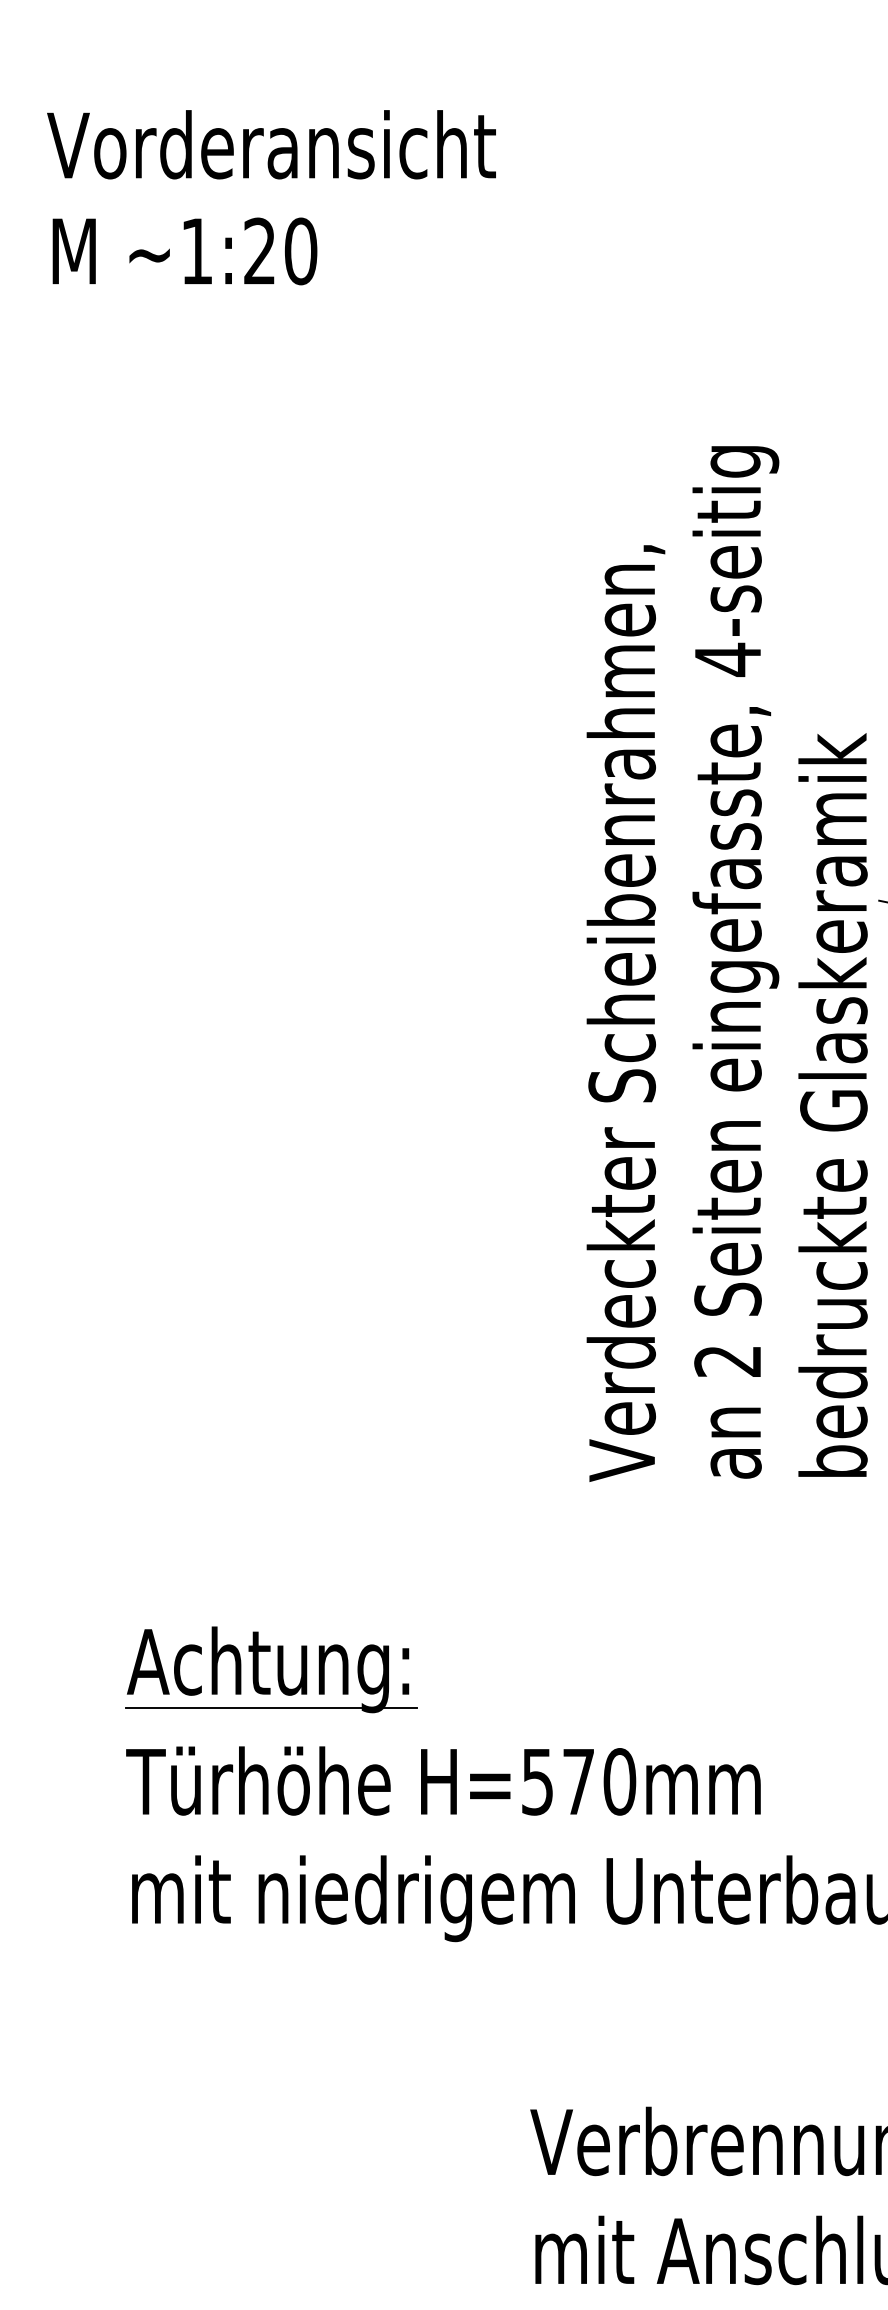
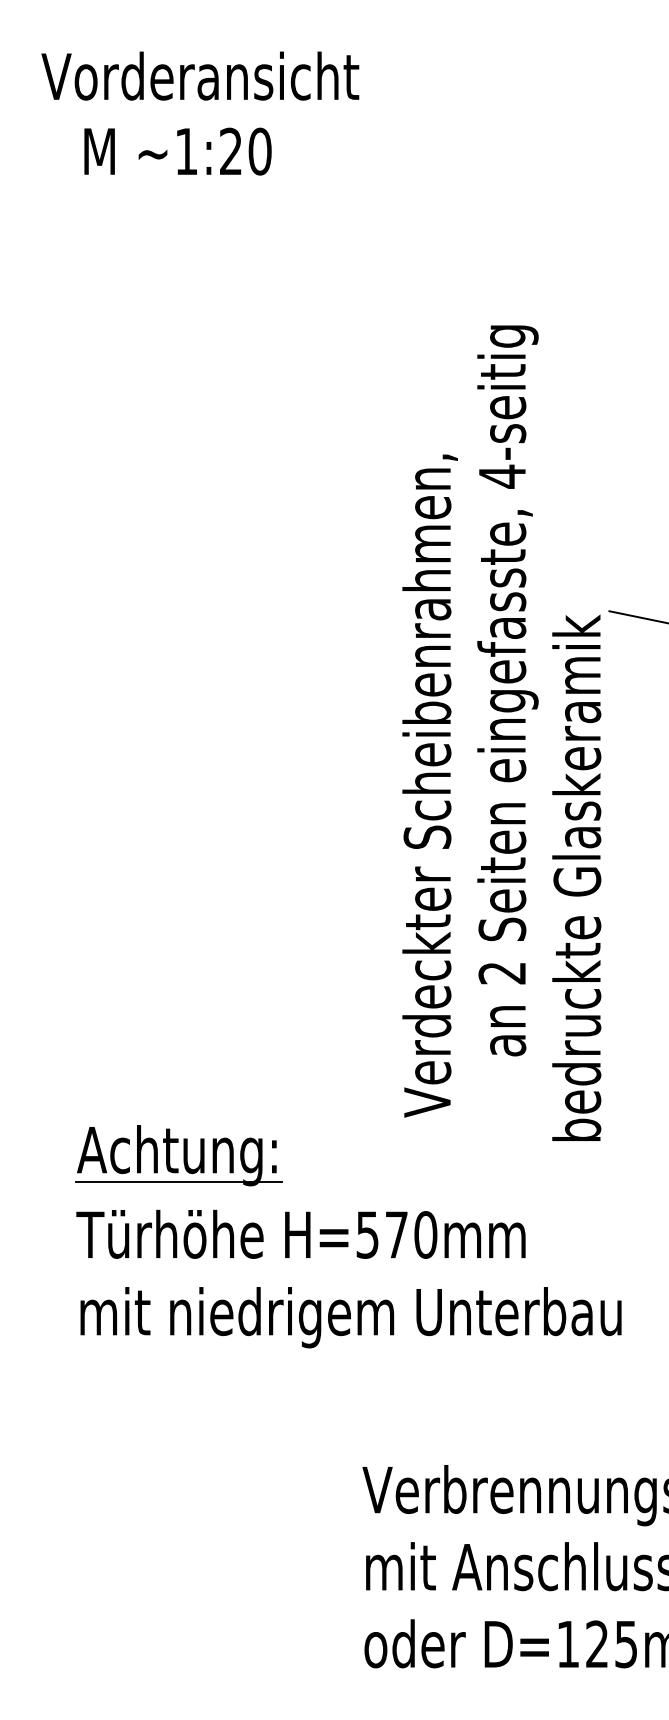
text: (271, 143) -> (200, 75), moved
text: (184, 251) -> (177, 151), moved
text: (735, 961) -> (507, 690), moved
text: (625, 1012) -> (429, 785), moved
text: (832, 1104) -> (576, 877), moved

